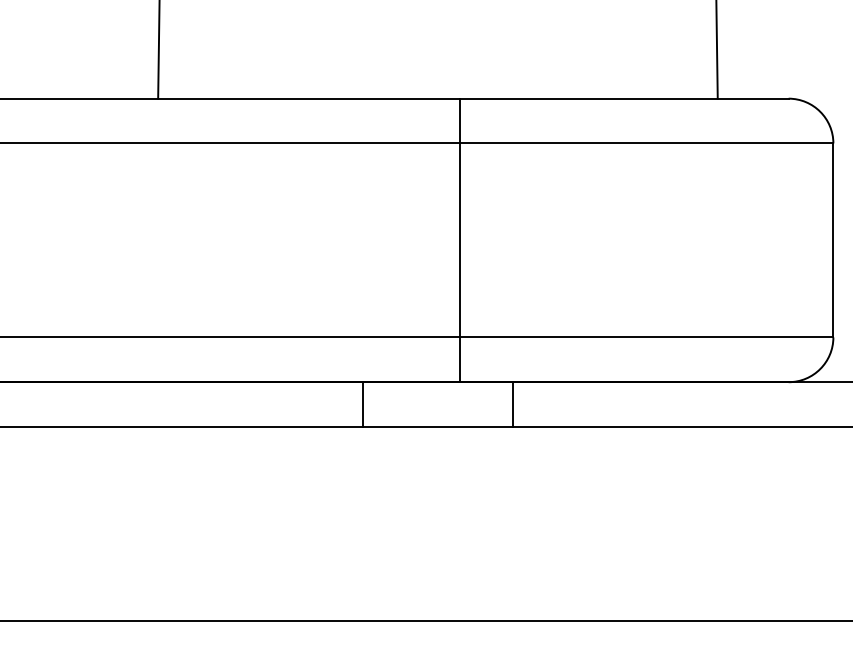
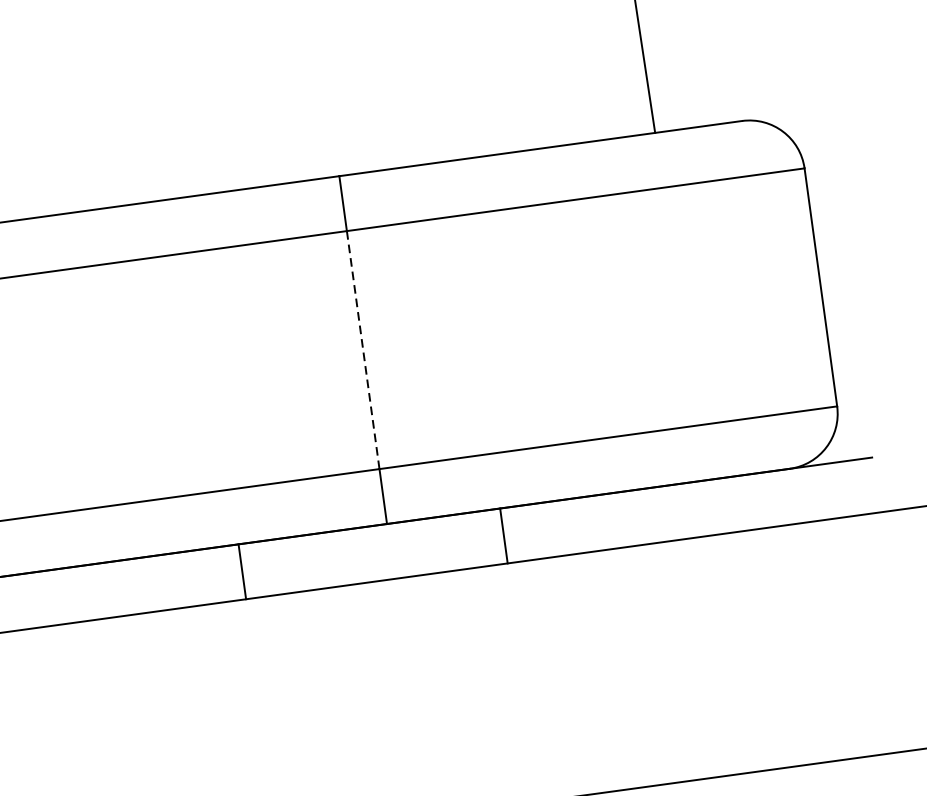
line: (460, 240) -> (363, 350), solid -> dashed
line: (363, 404) -> (242, 571), moved
line: (512, 404) -> (503, 535), moved

